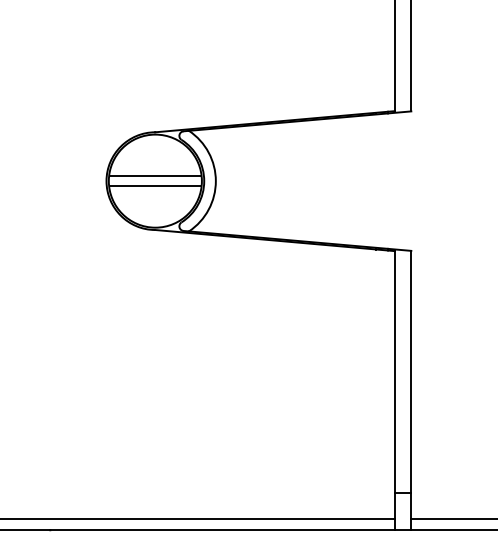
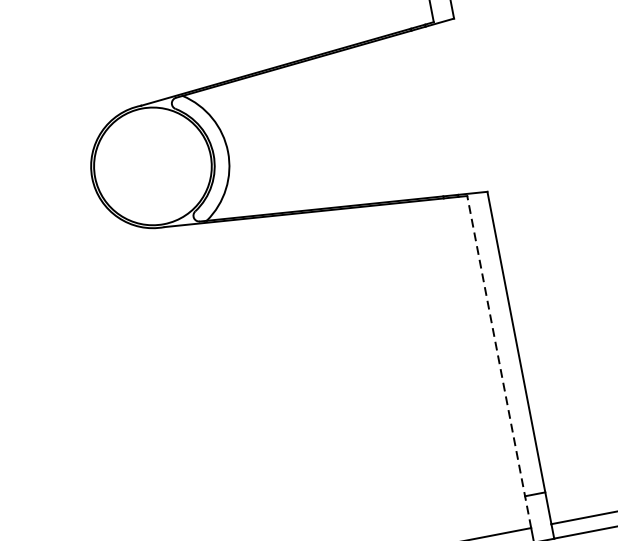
line: (155, 176) -> (151, 160), removed
line: (155, 185) -> (154, 171), removed
line: (395, 384) -> (499, 361), solid -> dashed

